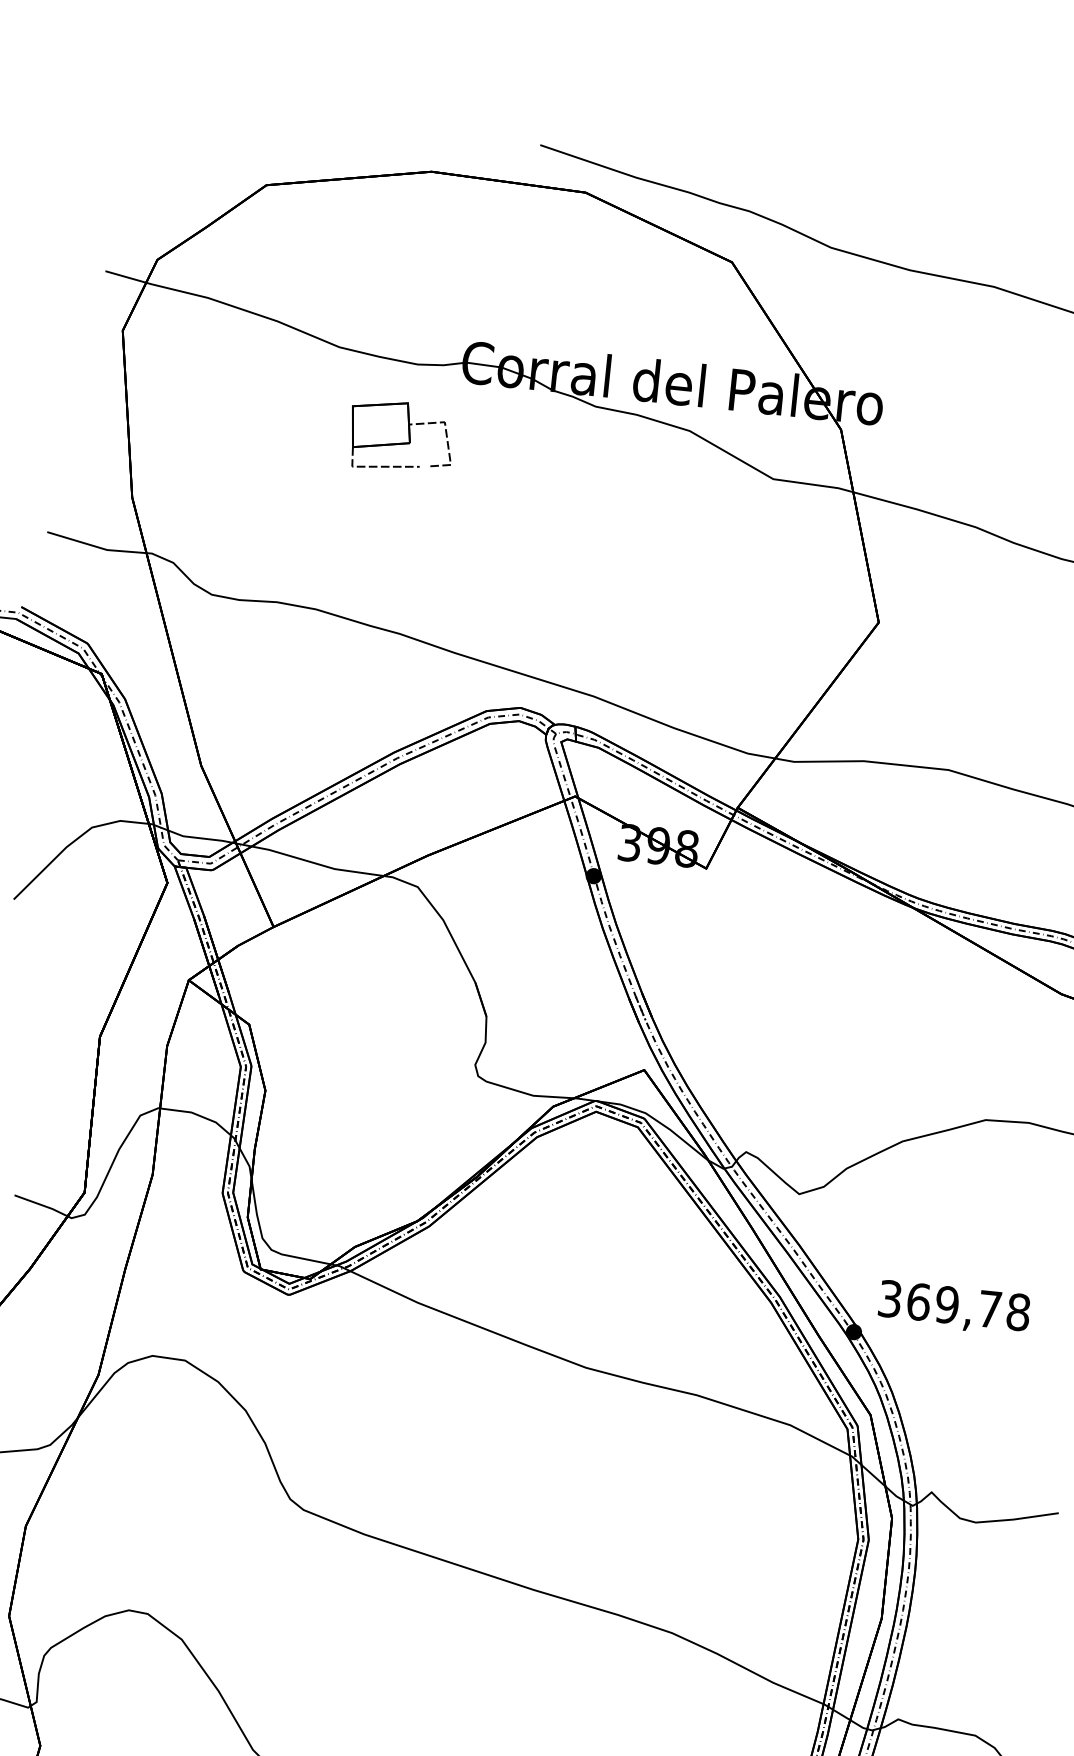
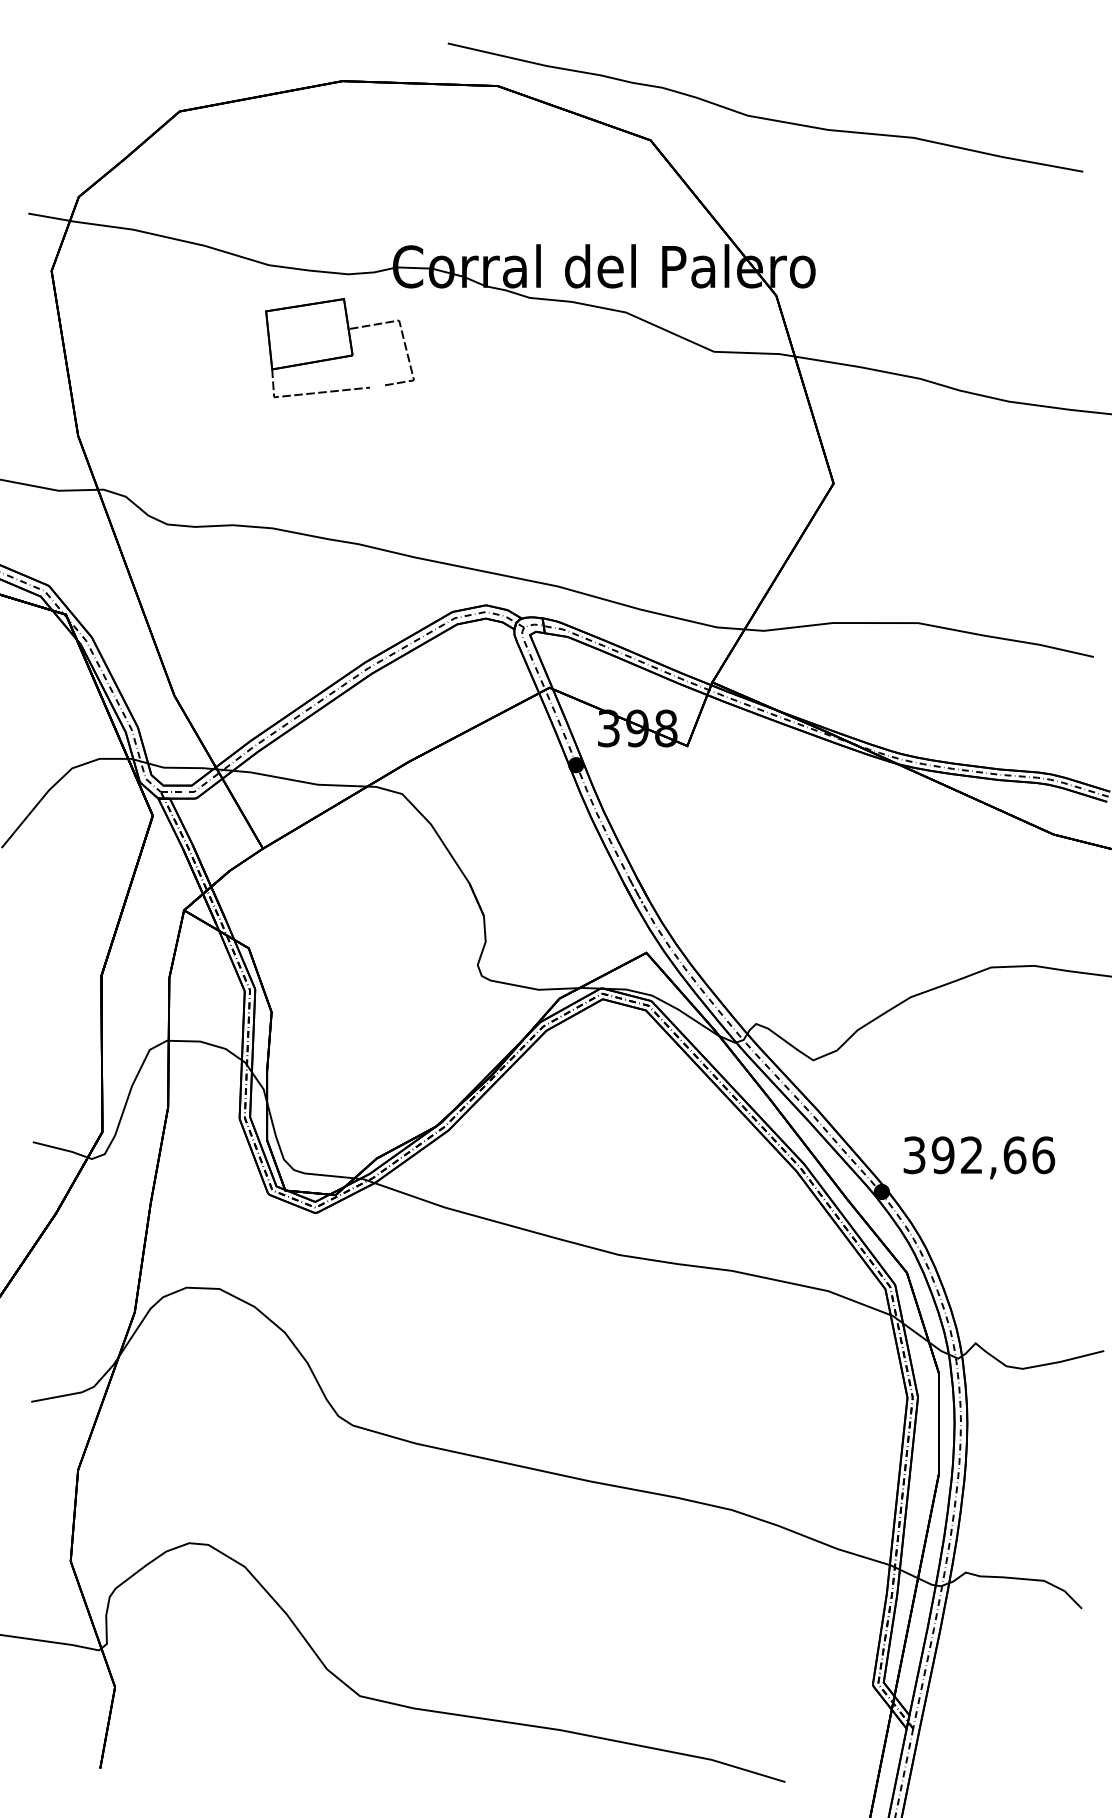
part: (401, 437) -> (339, 348), size x1.43
text: (968, 1307) -> (993, 1155), 369,78 -> 392,66

